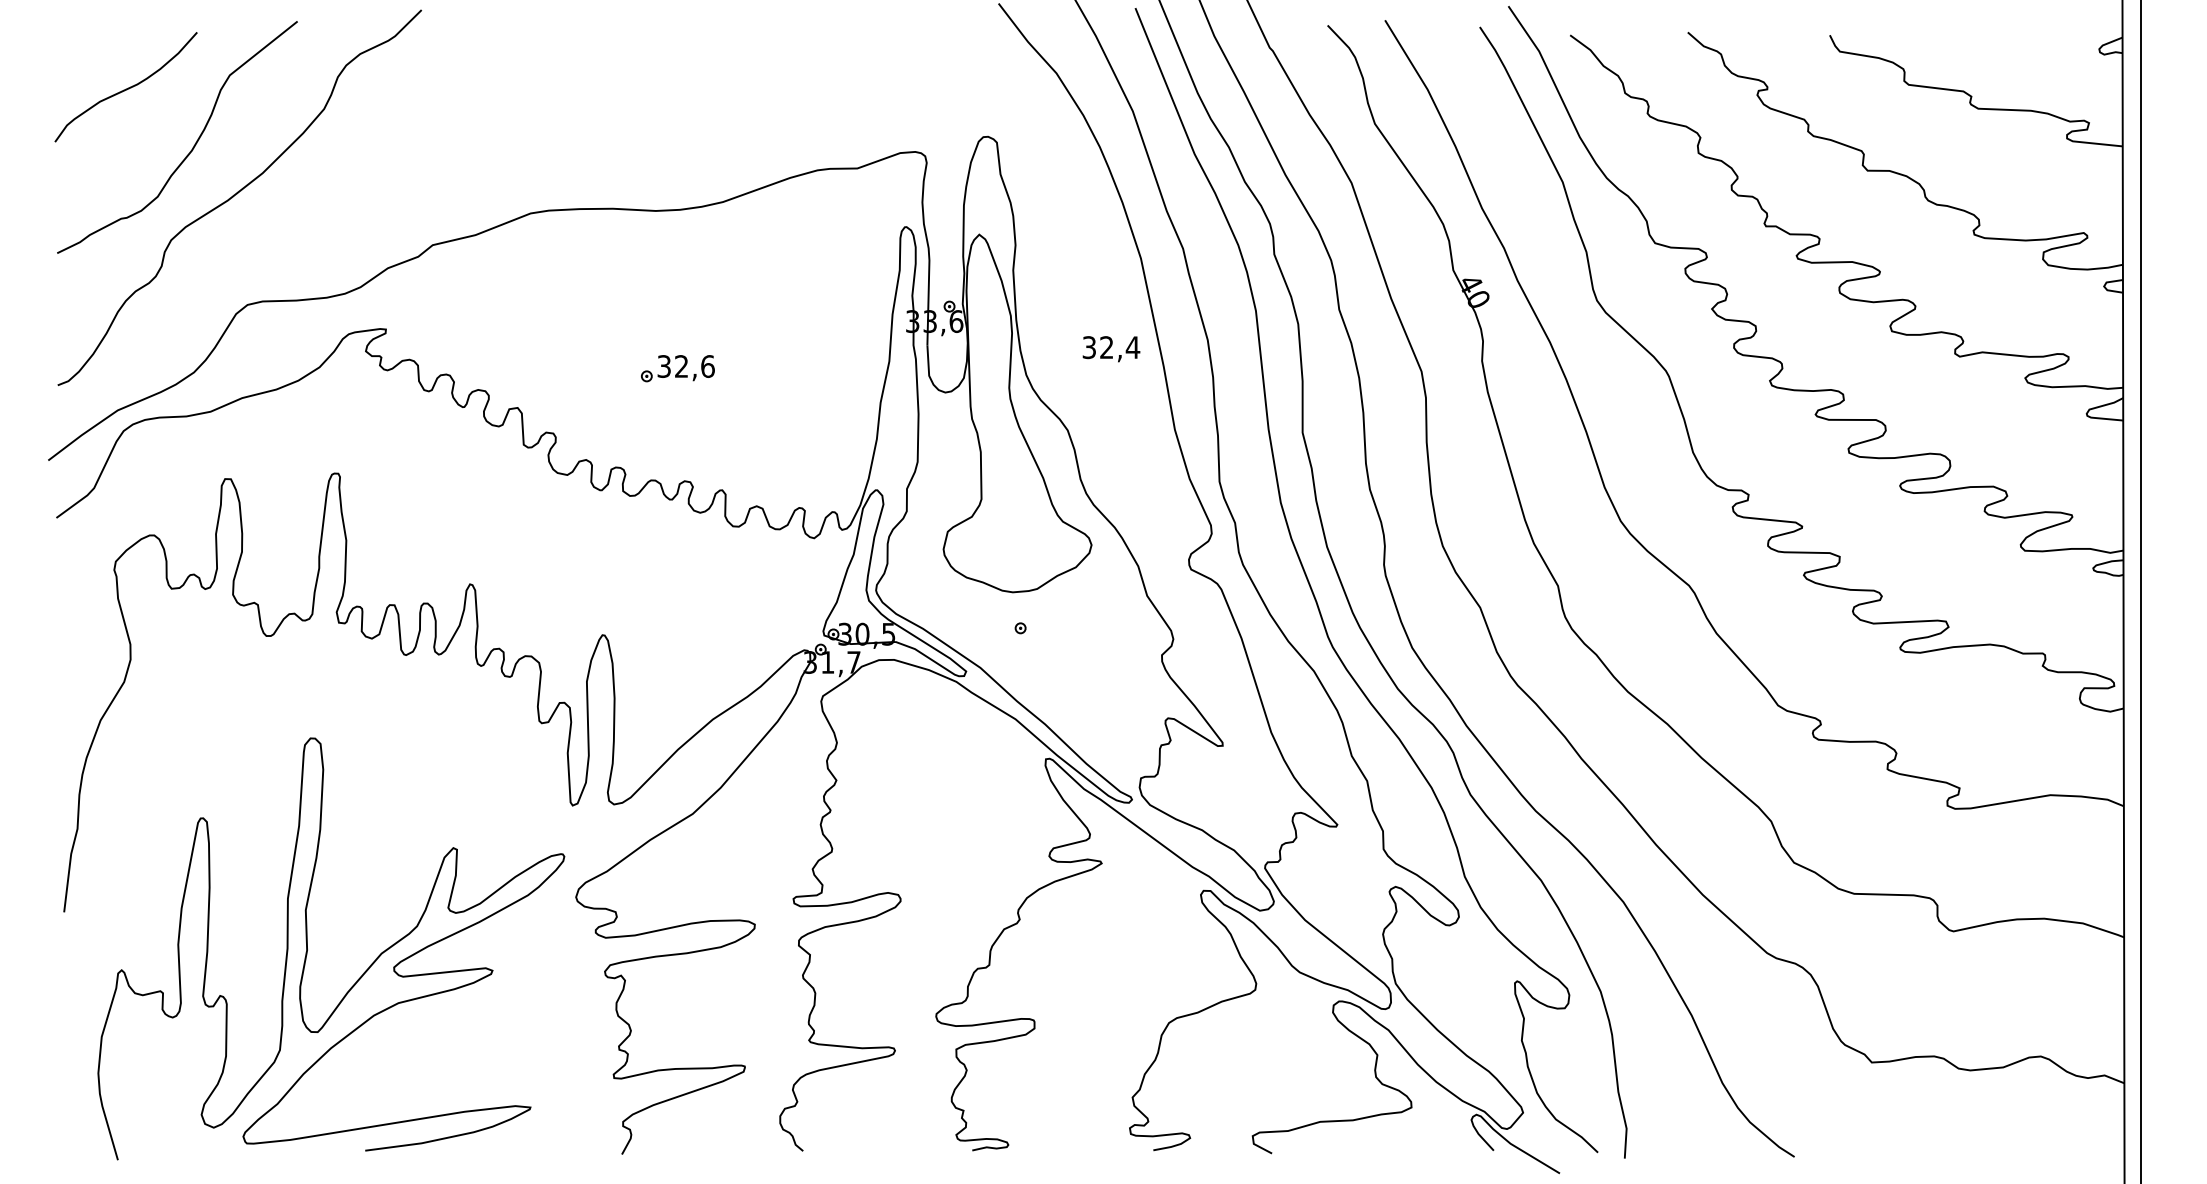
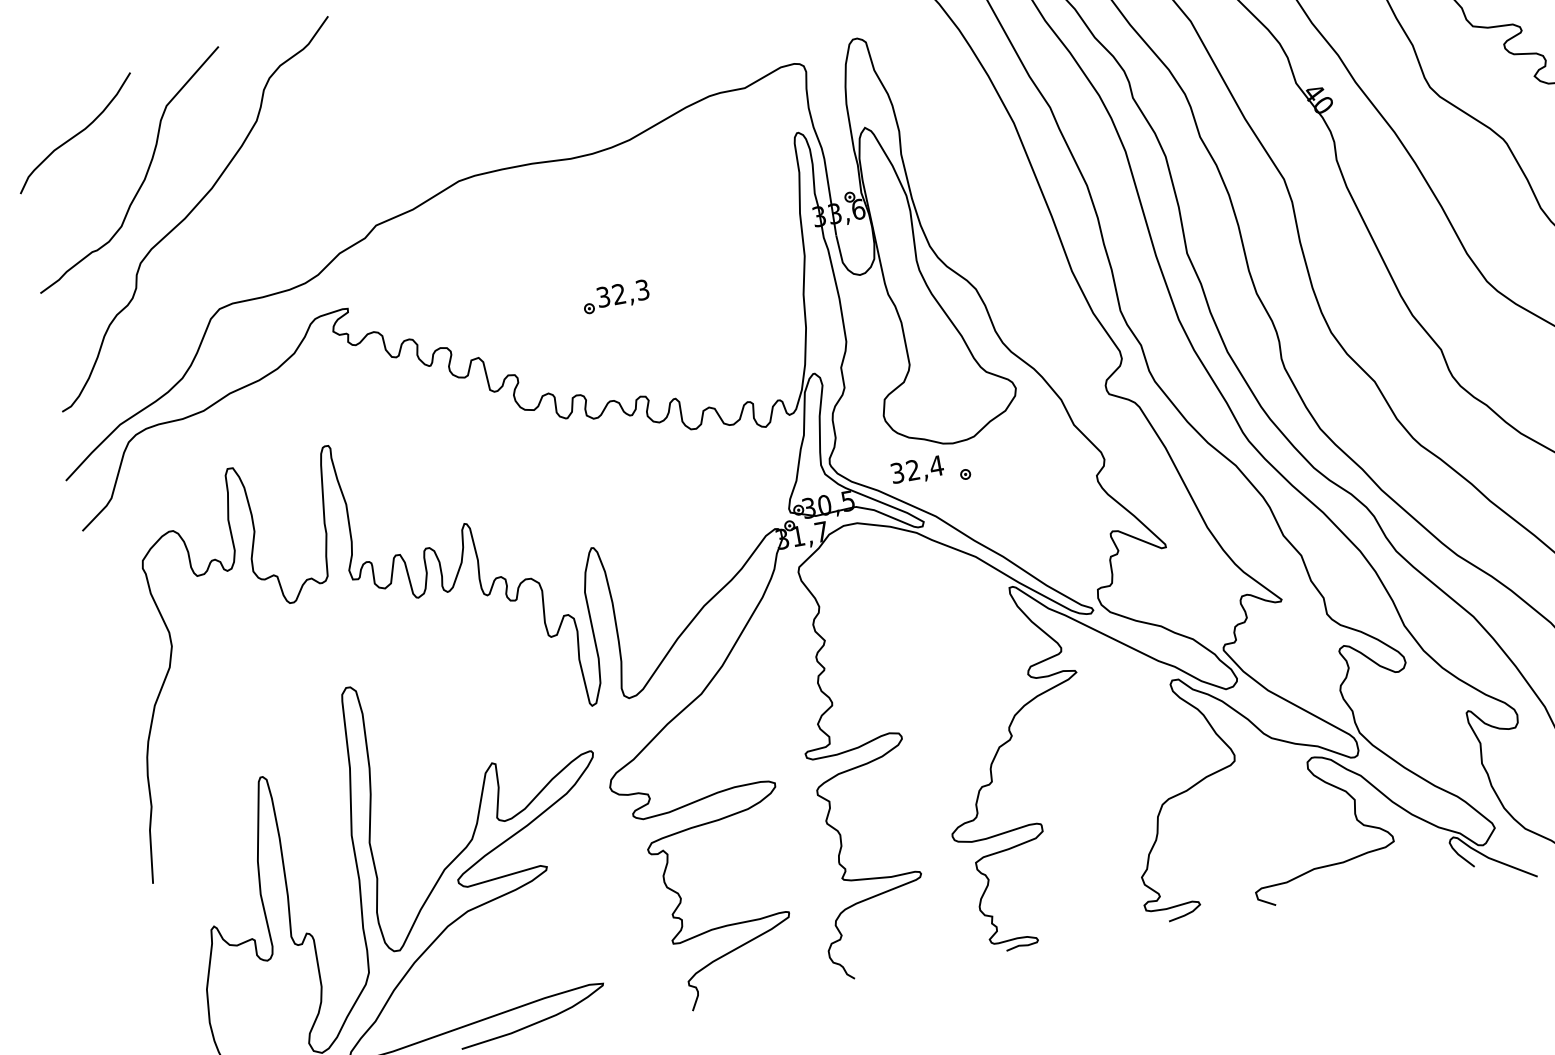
text: (1111, 349) -> (917, 471), moved
text: (707, 366) -> (642, 290), 32,6 -> 32,3

